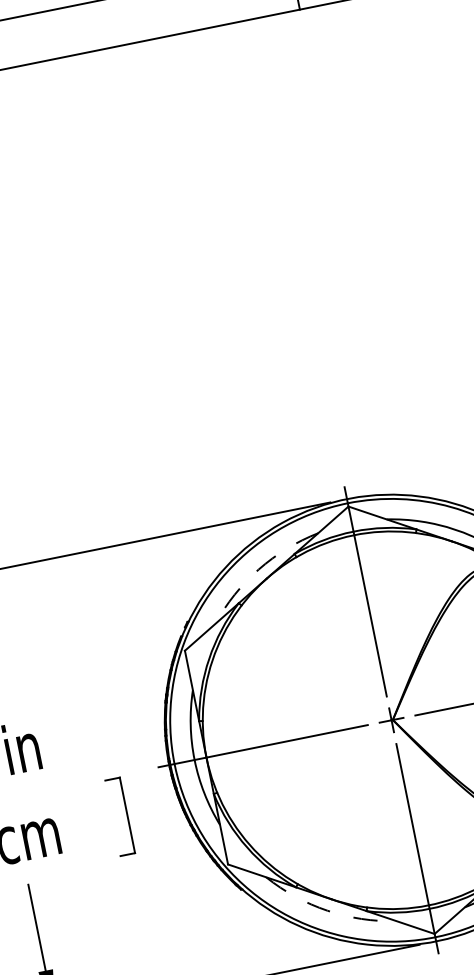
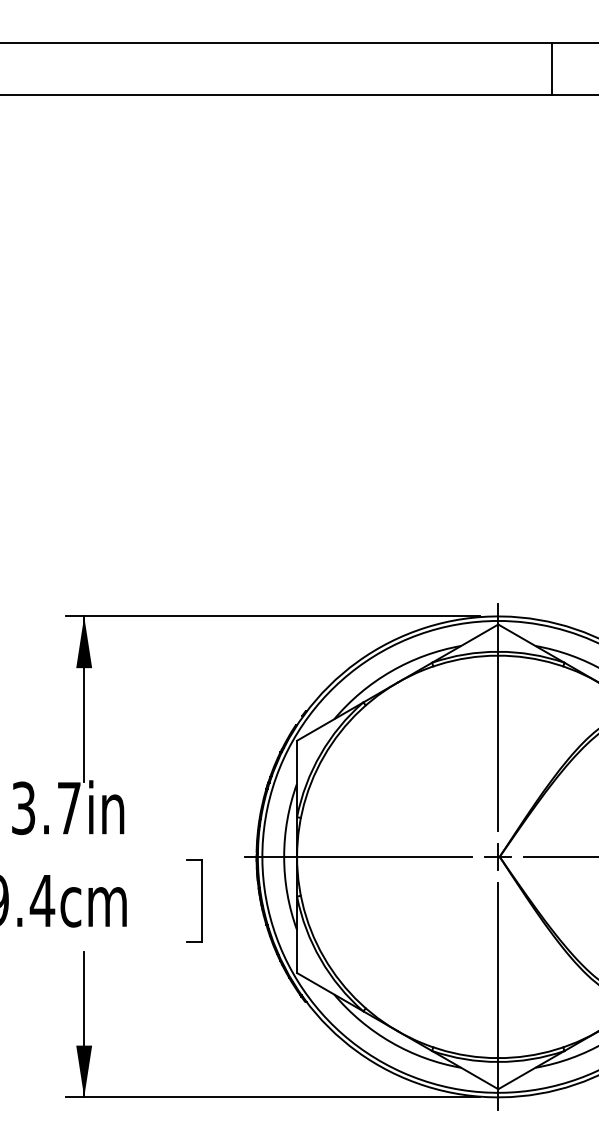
arc: (258, 569) -> (391, 671), dashed -> solid
arc: (327, 910) -> (391, 1042), dashed -> solid

